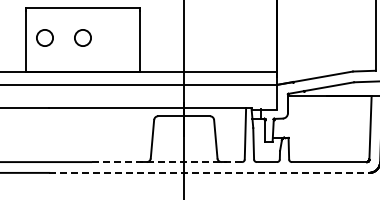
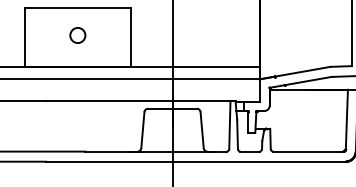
circle: (44, 37) -> (41, 35), removed
line: (166, 162) -> (156, 151), dashed -> solid
line: (209, 172) -> (196, 161), dashed -> solid

